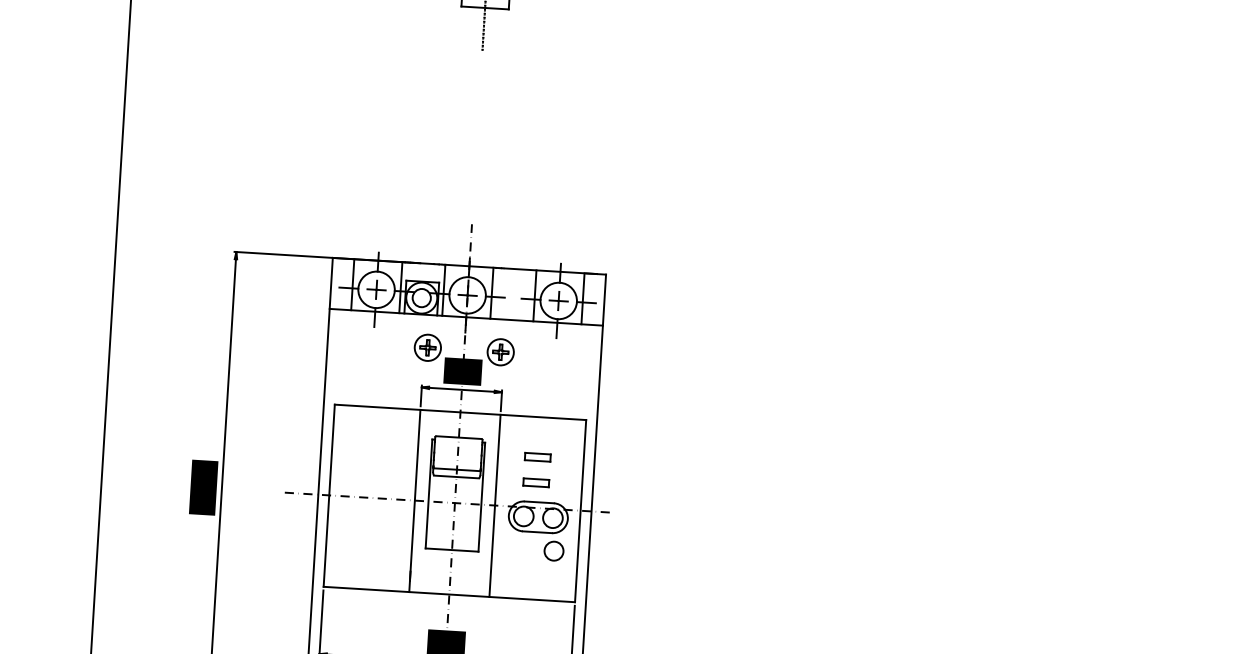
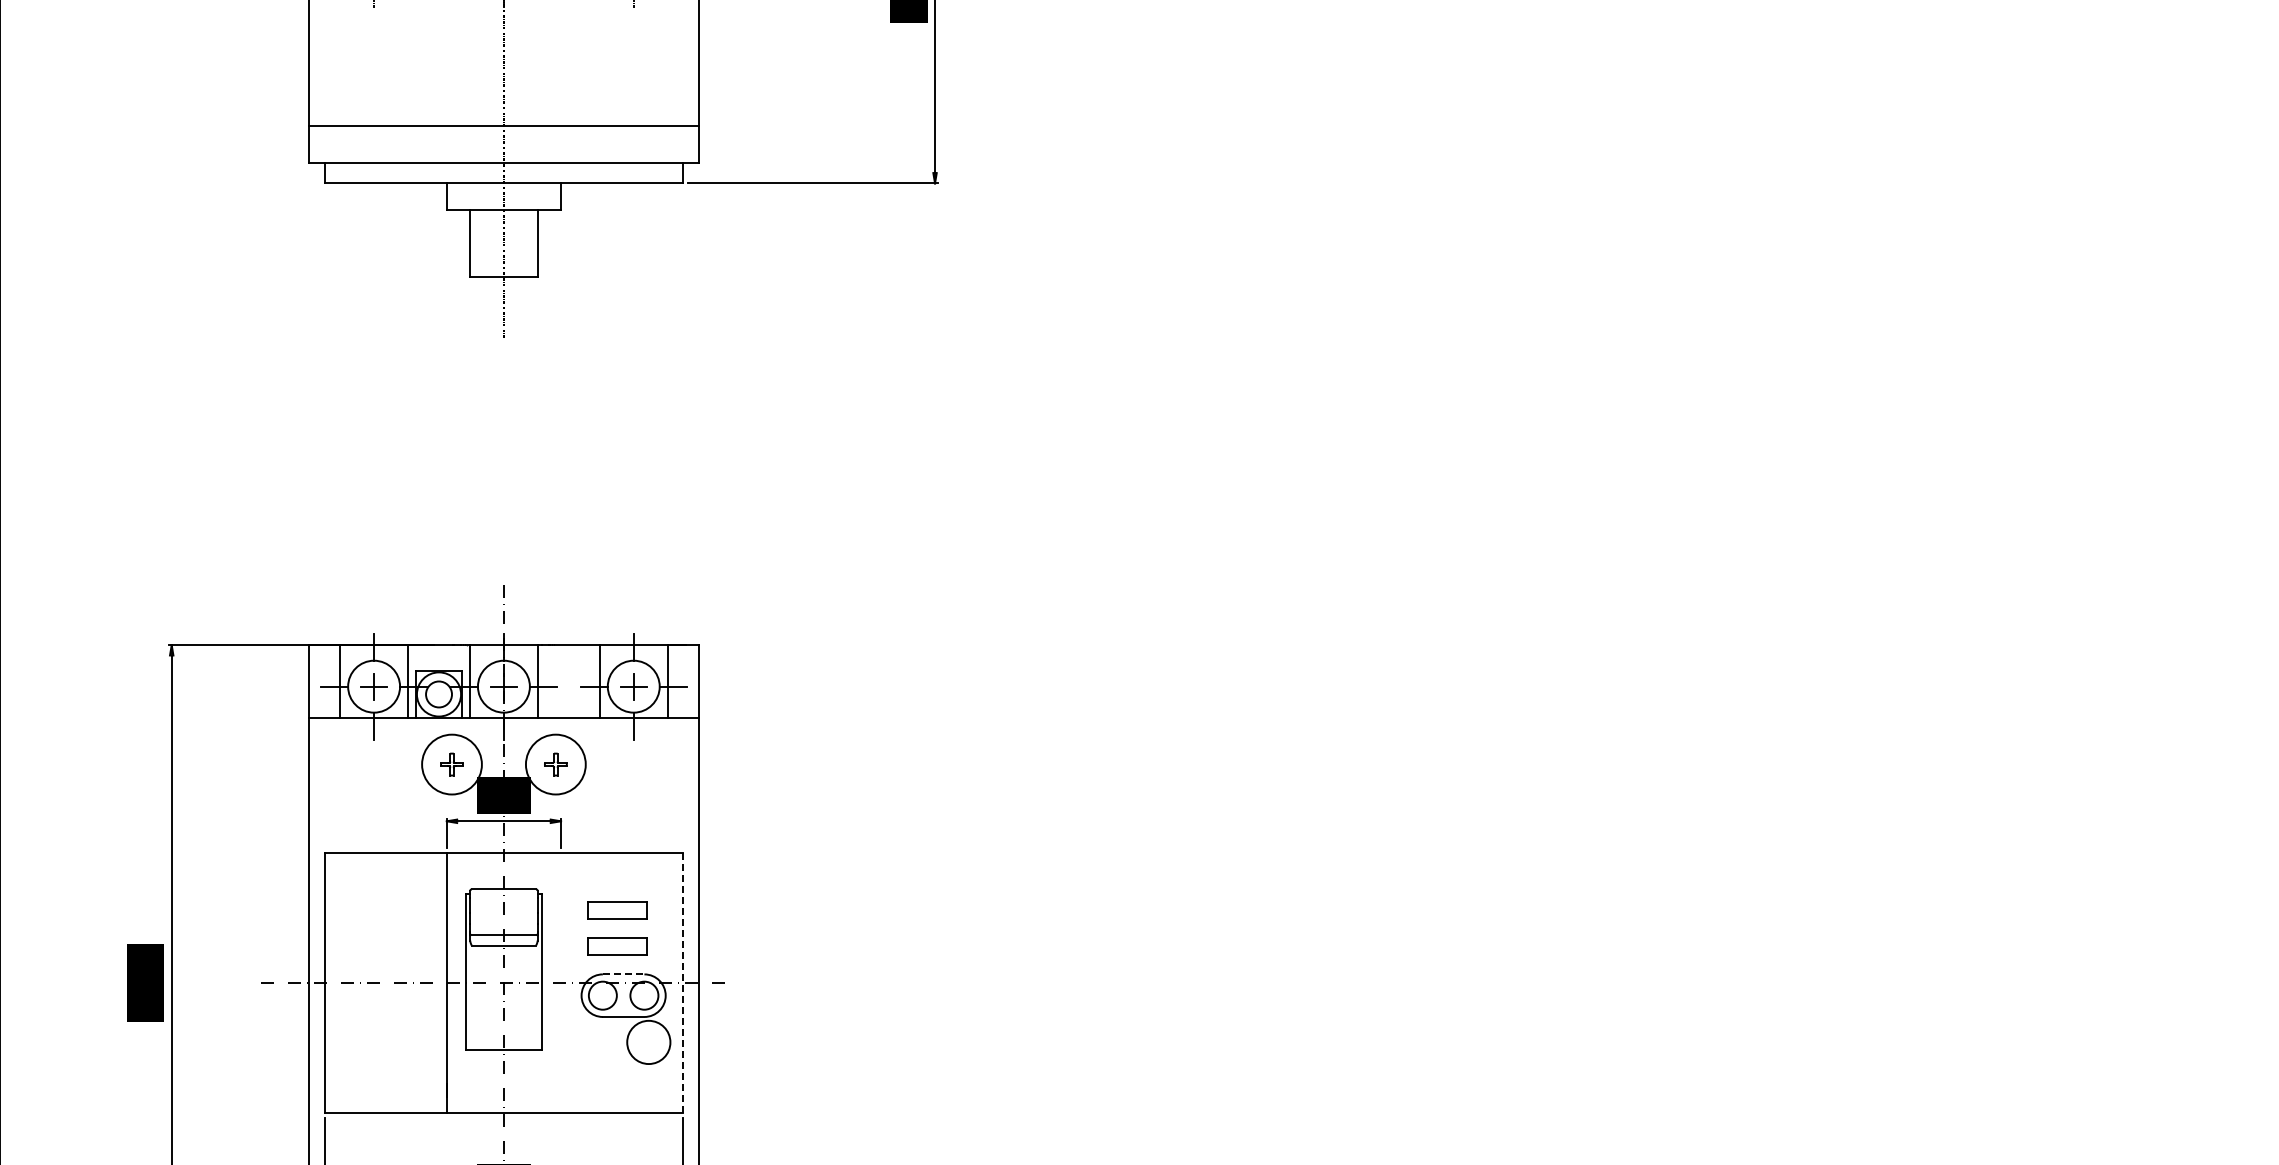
circle: (427, 347) -> (451, 764), size x1.6
circle: (500, 352) -> (555, 764), size x1.6
part: (537, 457) -> (617, 910), size x1.6
part: (536, 482) -> (617, 946), size x1.6
line: (539, 502) -> (623, 974), solid -> dashed
line: (495, 506) -> (561, 983), removed
line: (580, 511) -> (683, 983), solid -> dashed
circle: (553, 550) -> (648, 1041), size x1.6

